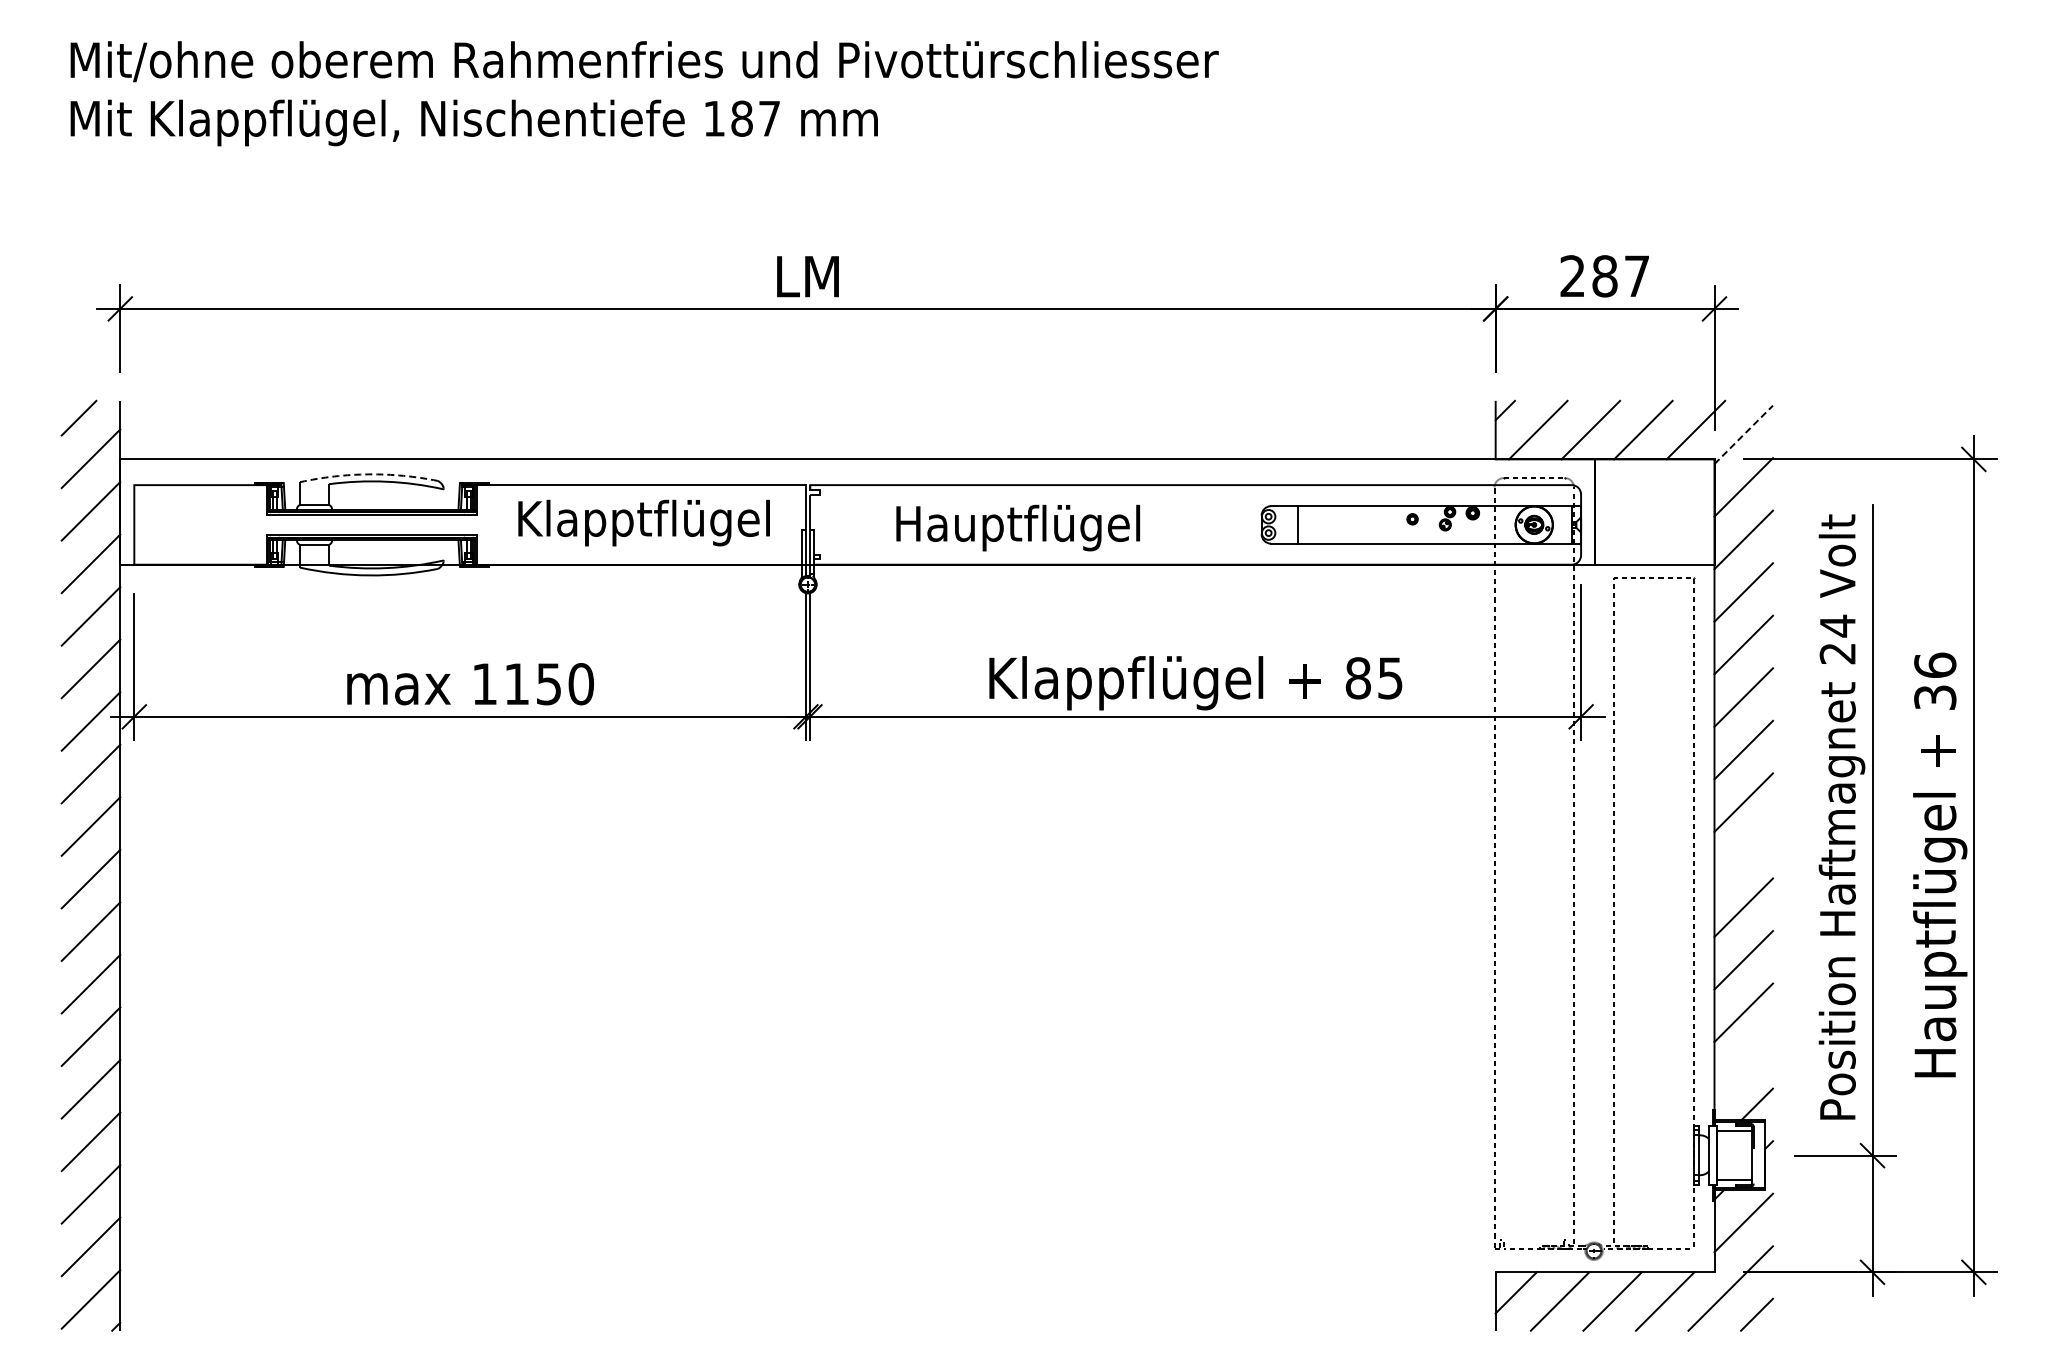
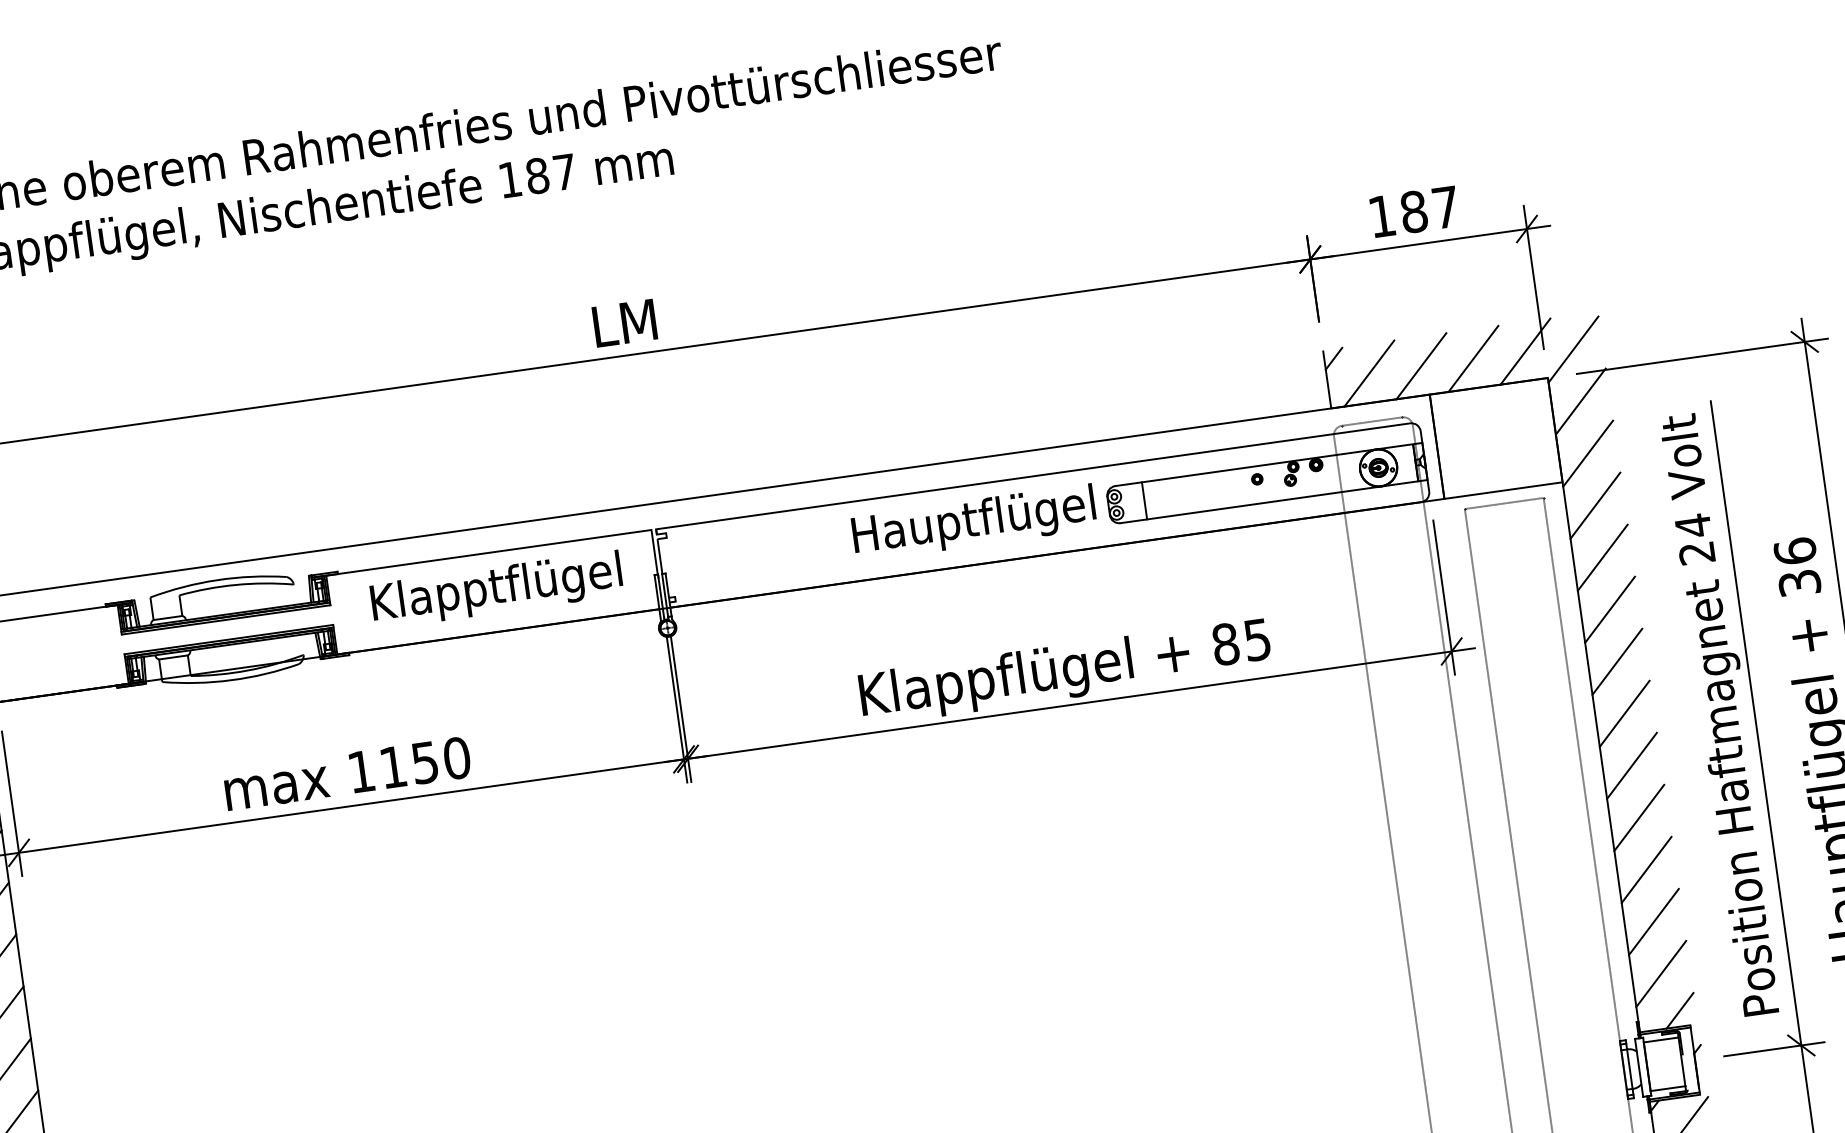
text: (1572, 275) -> (1381, 215), 287 -> 187
line: (1744, 434) -> (1574, 349), dashed -> solid
arc: (368, 474) -> (217, 580), dashed -> solid
text: (1017, 527) -> (973, 522), moved
line: (1743, 854) -> (1631, 765), added
line: (1743, 1065) -> (1661, 974), added

